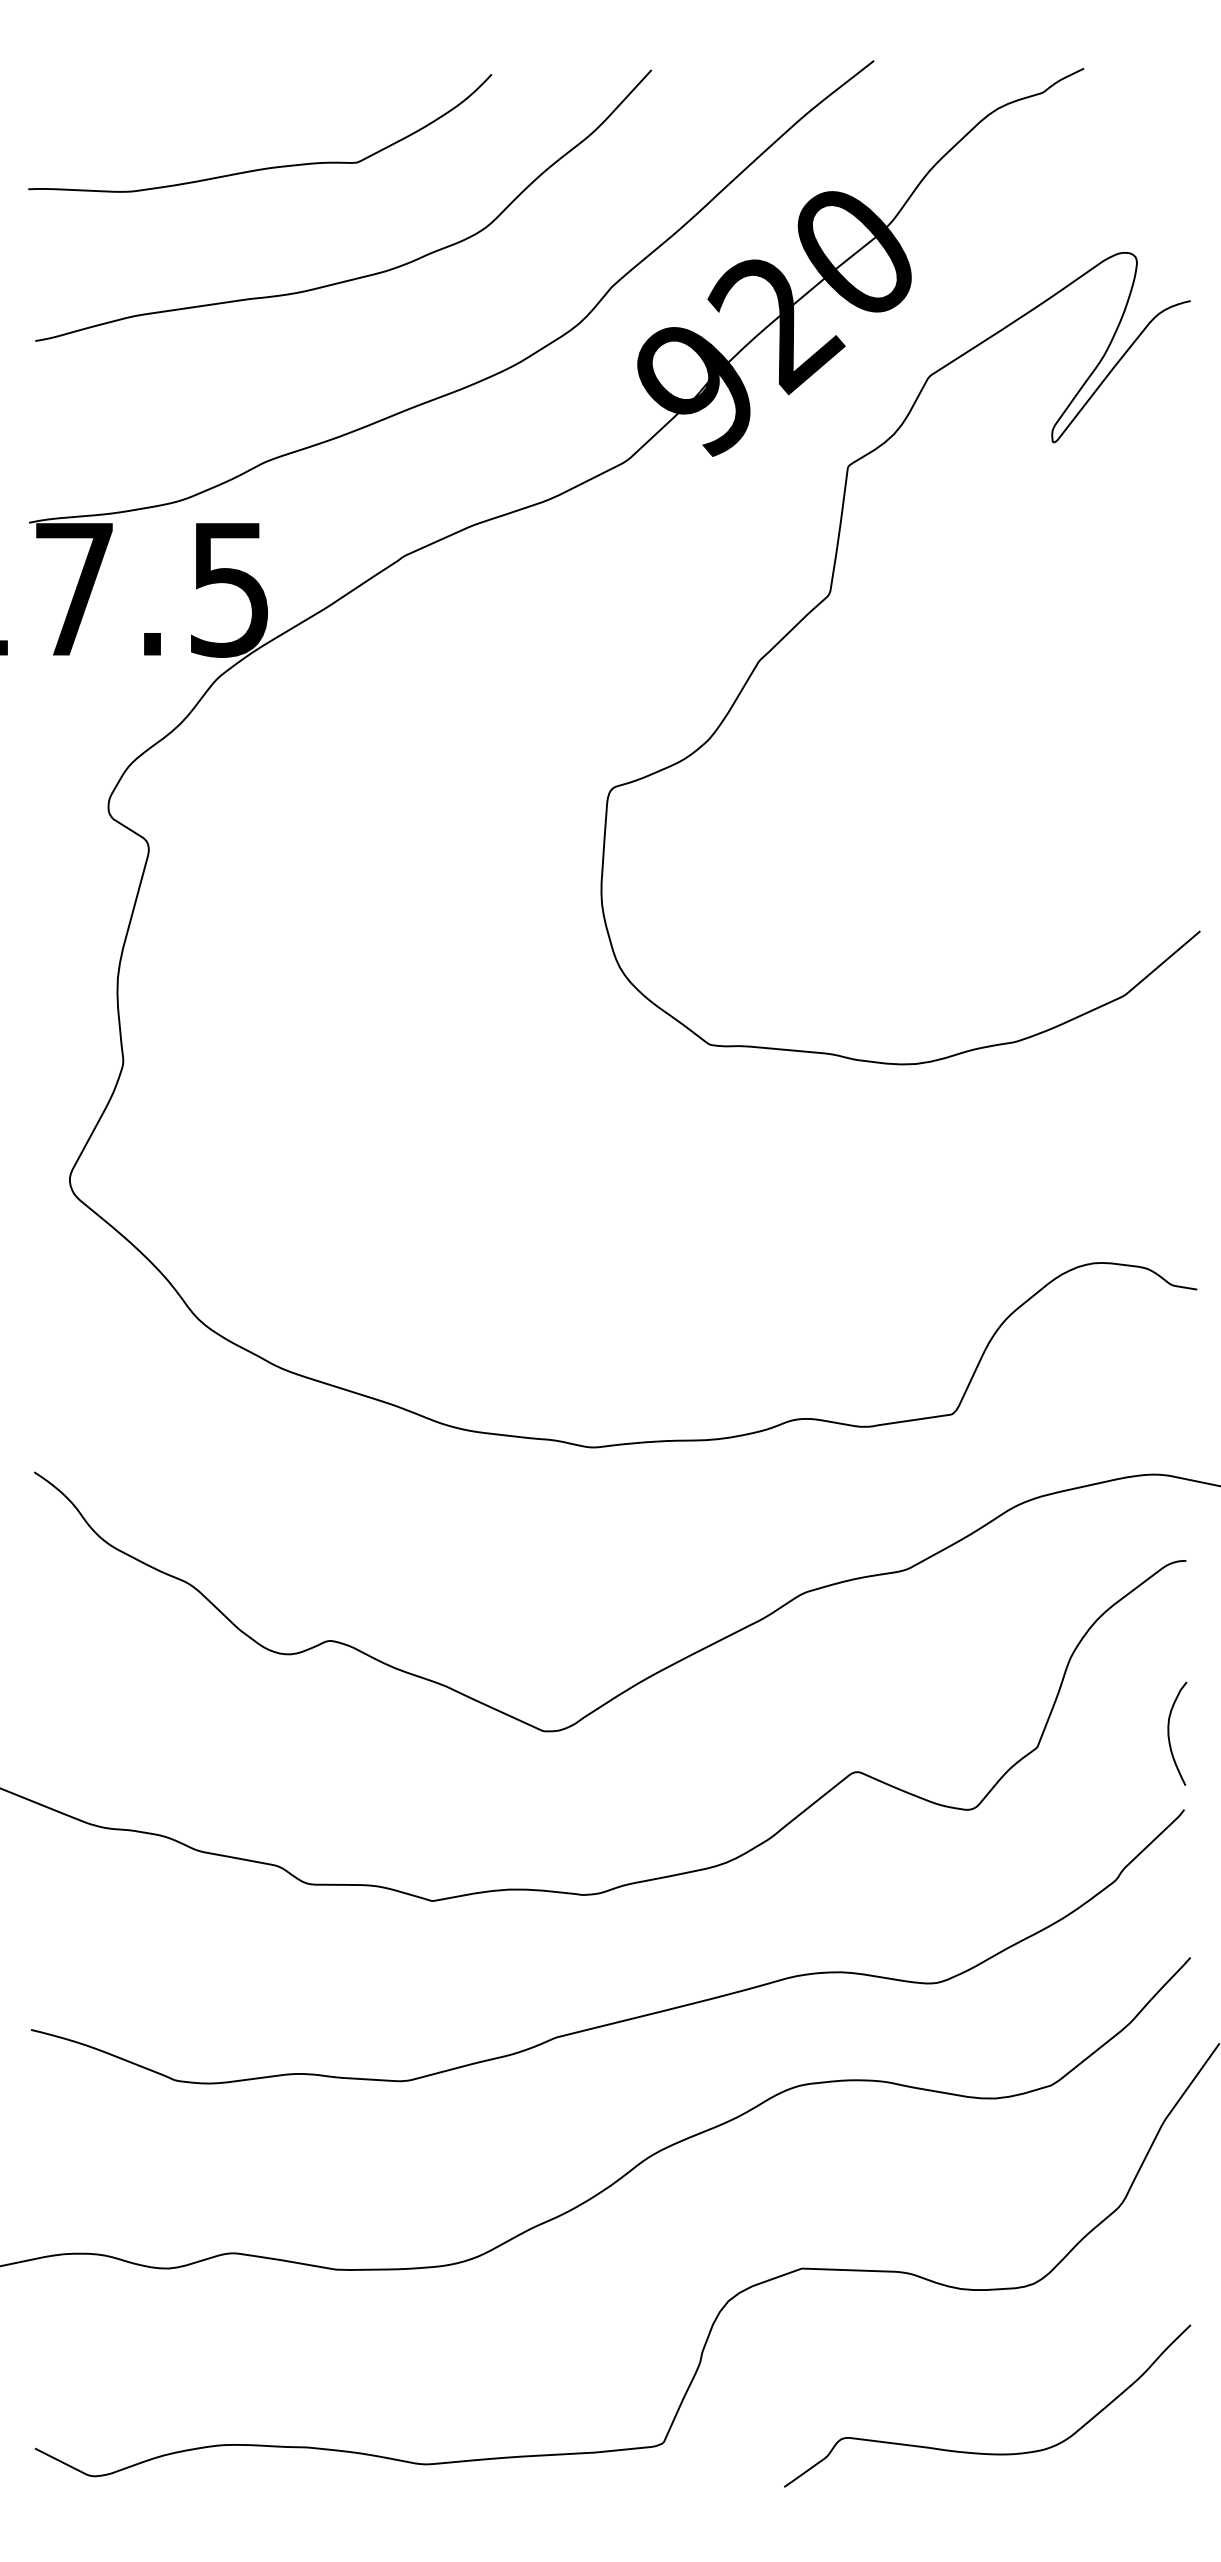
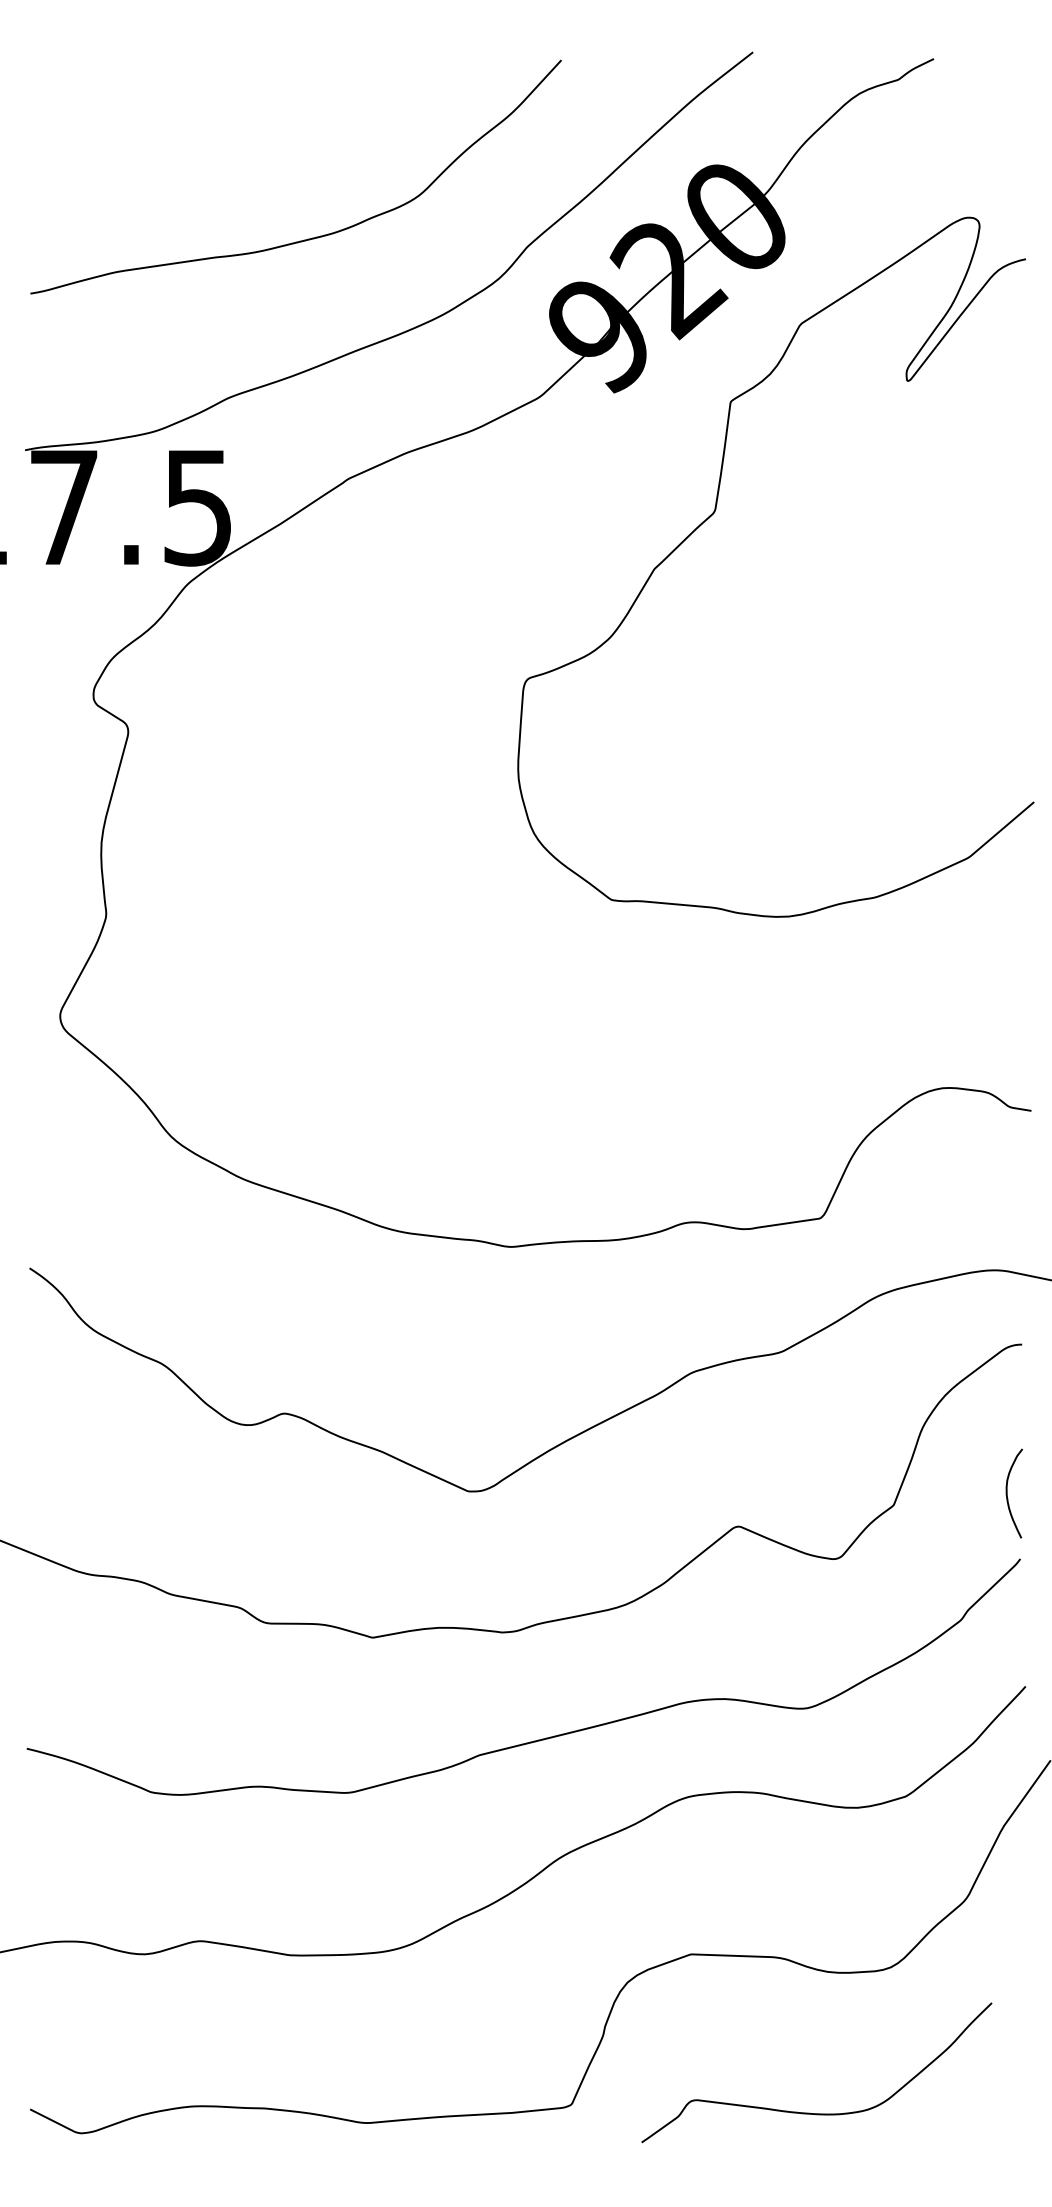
curve: (261, 167) -> (225, 144), removed
curve: (979, 2452) -> (809, 2112), moved

